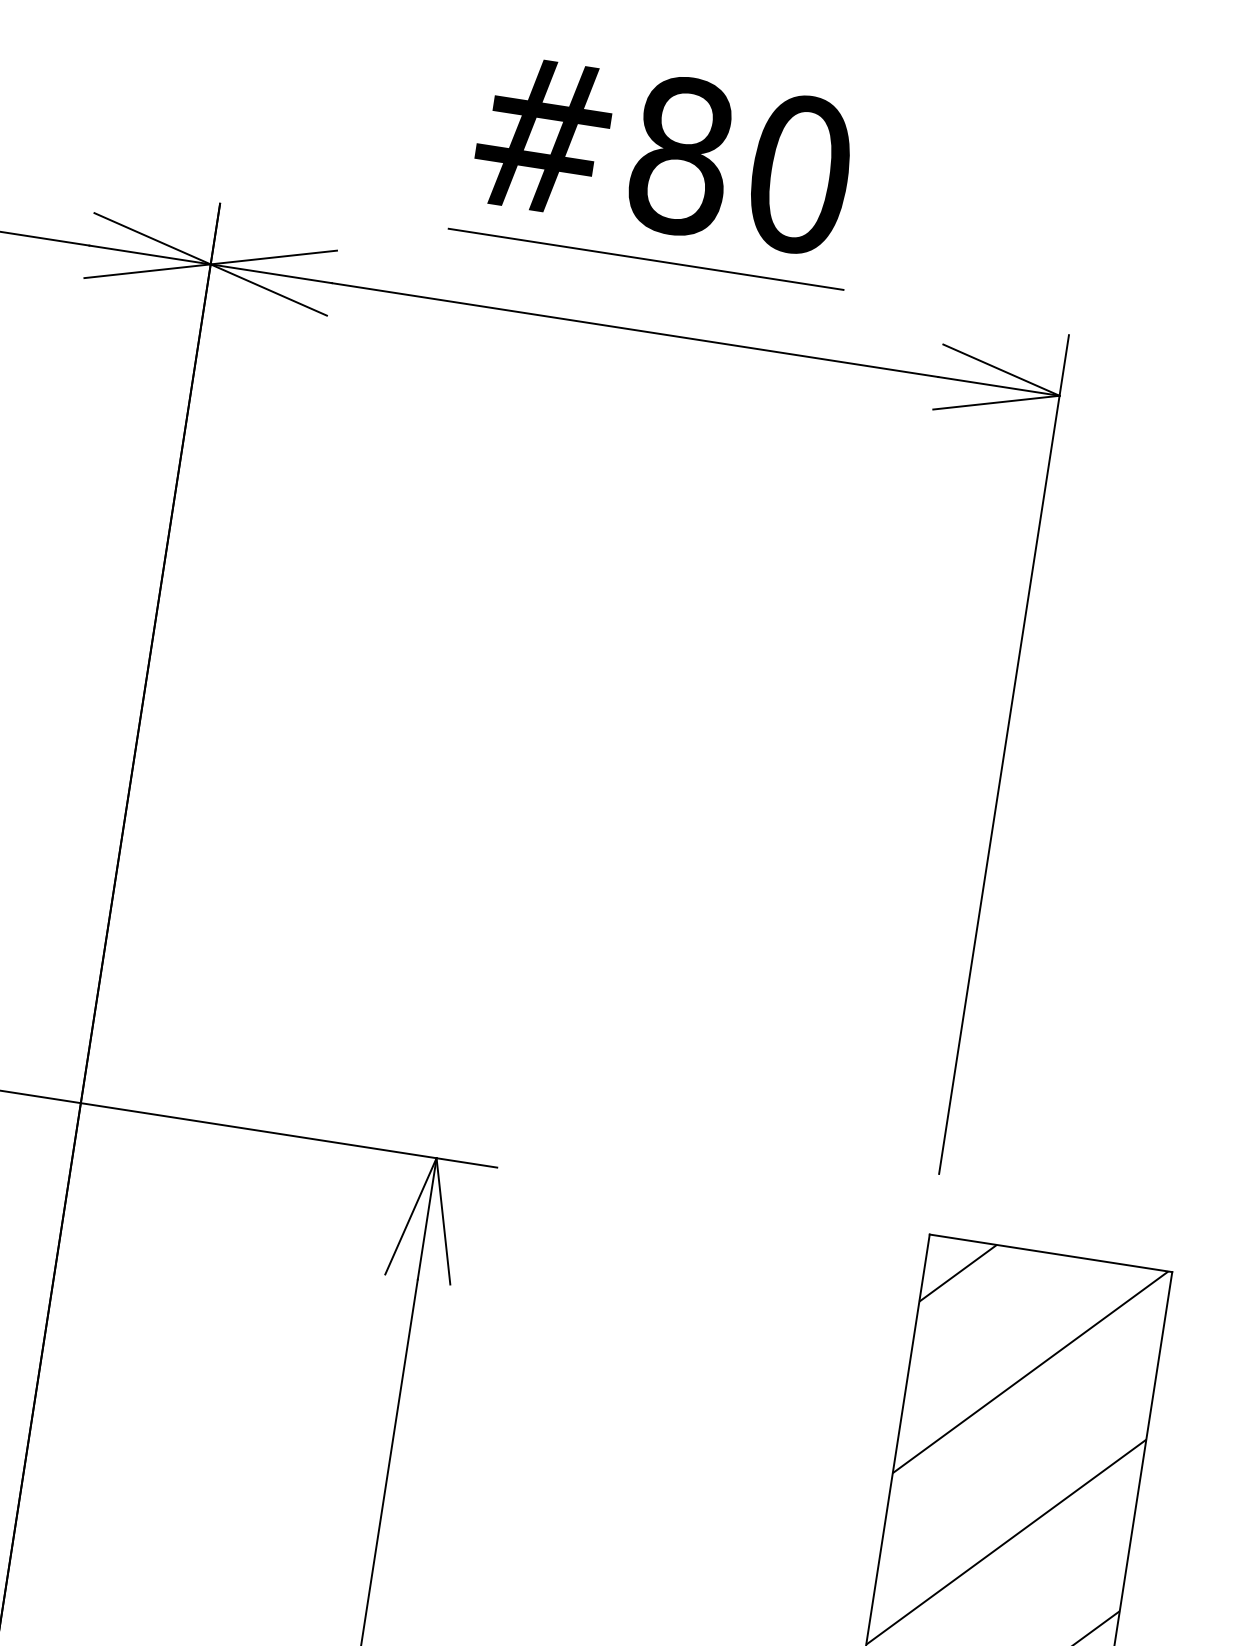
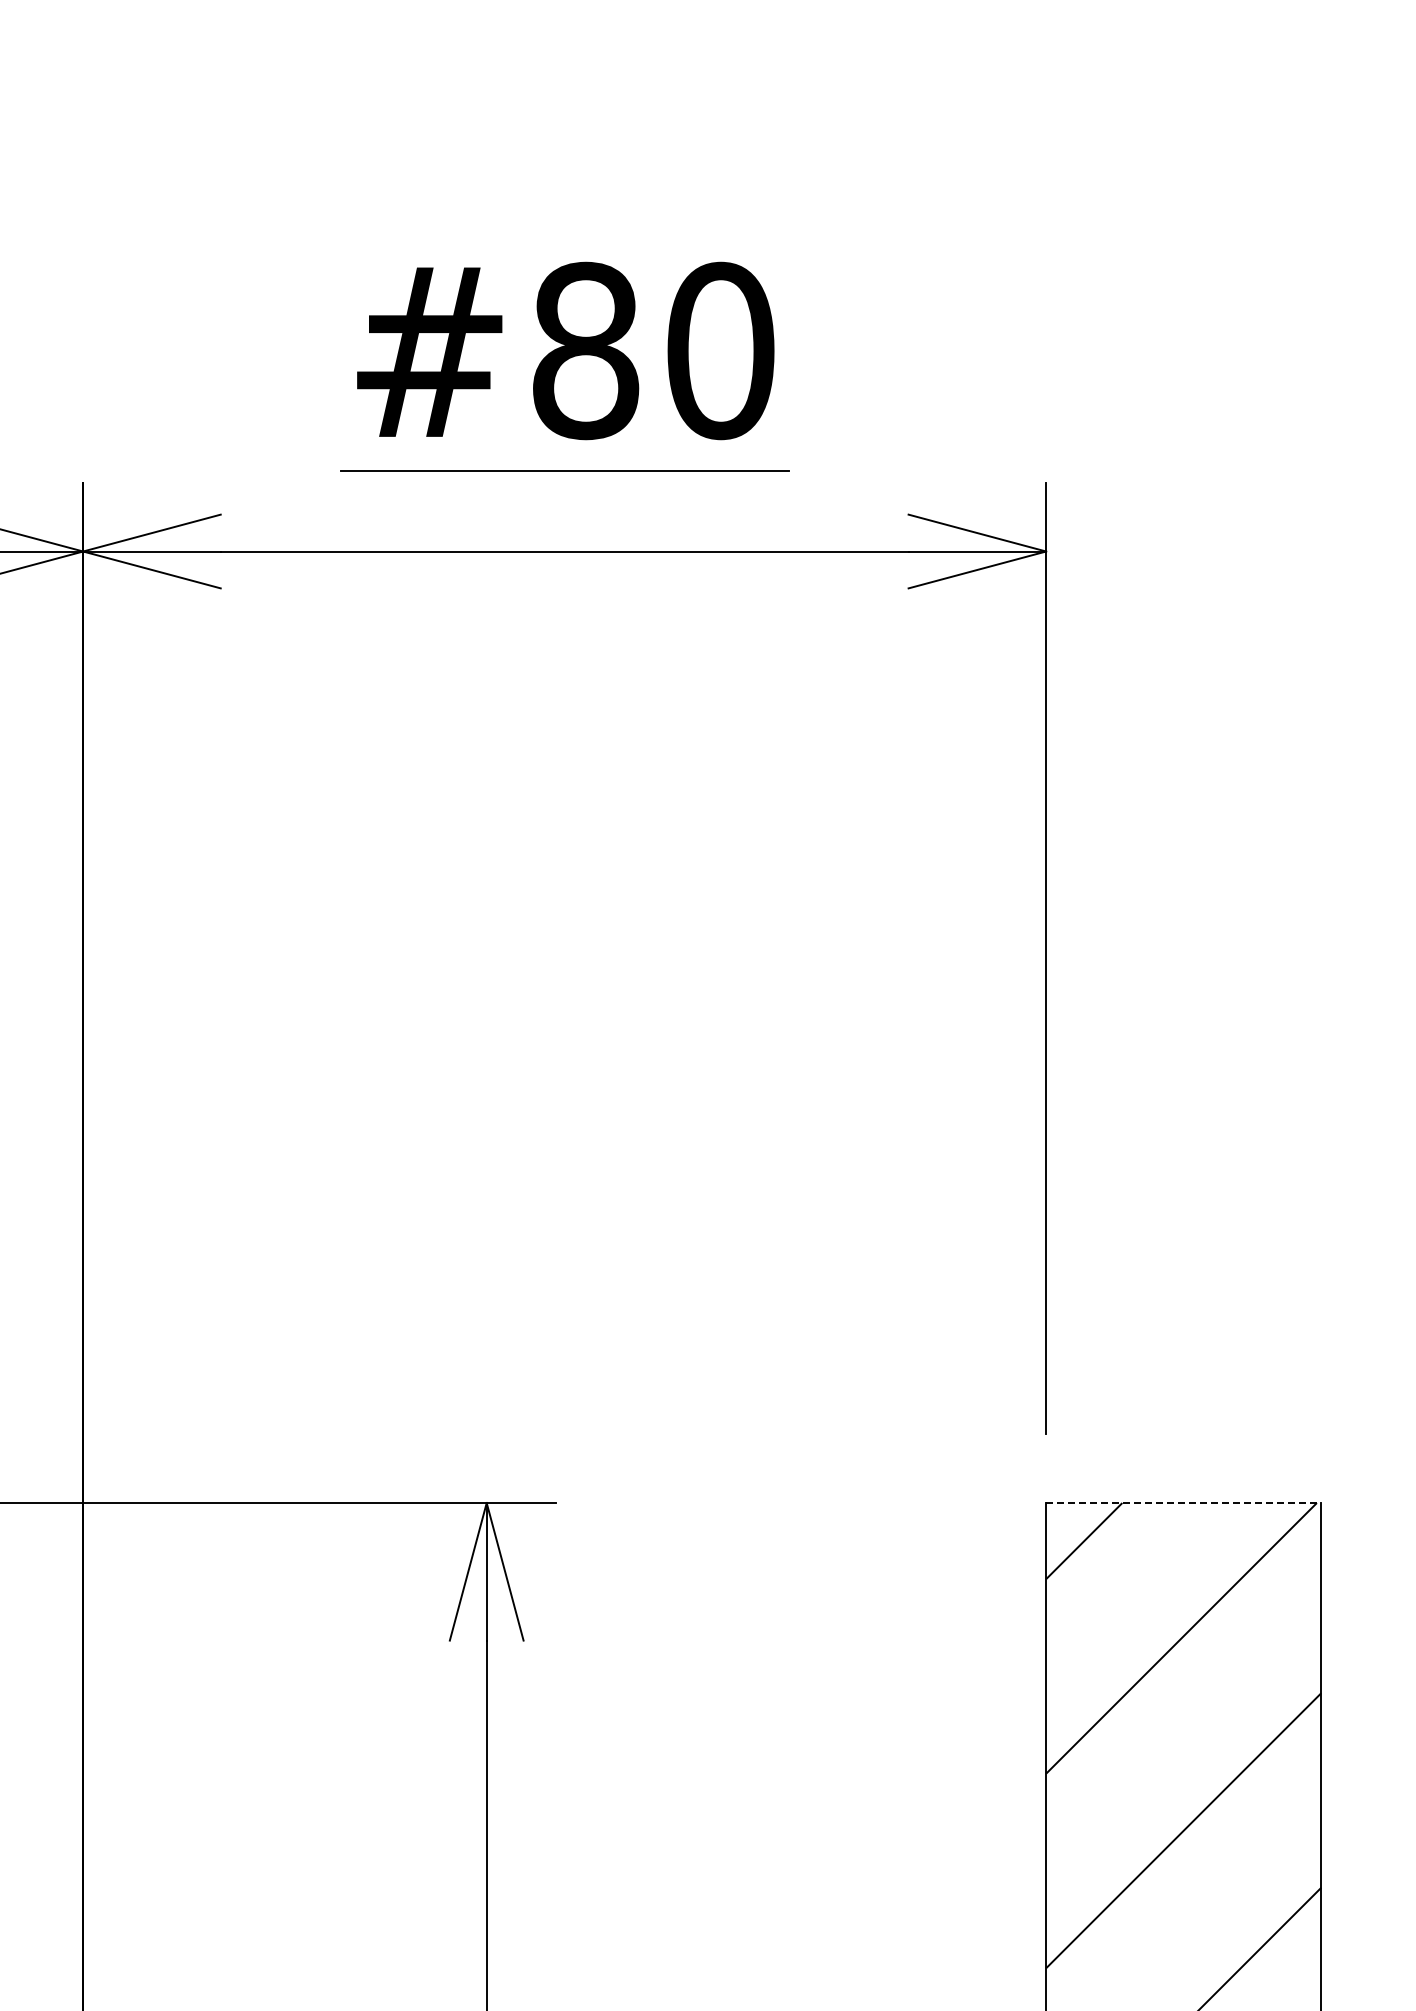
line: (1050, 1253) -> (1183, 1503), solid -> dashed

